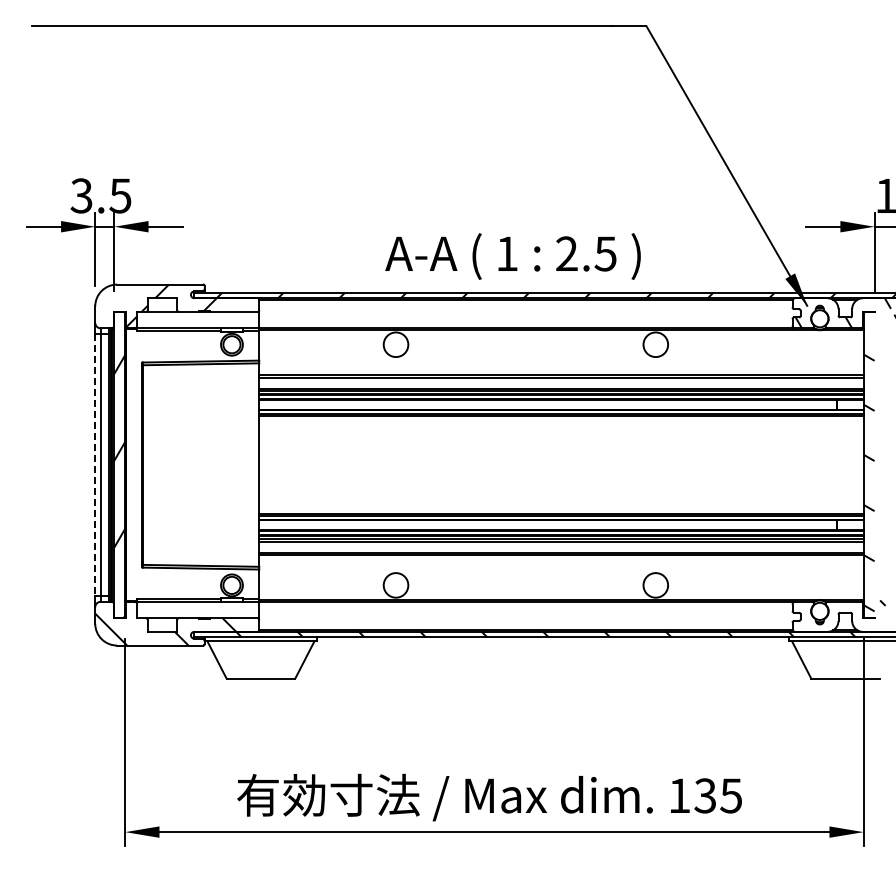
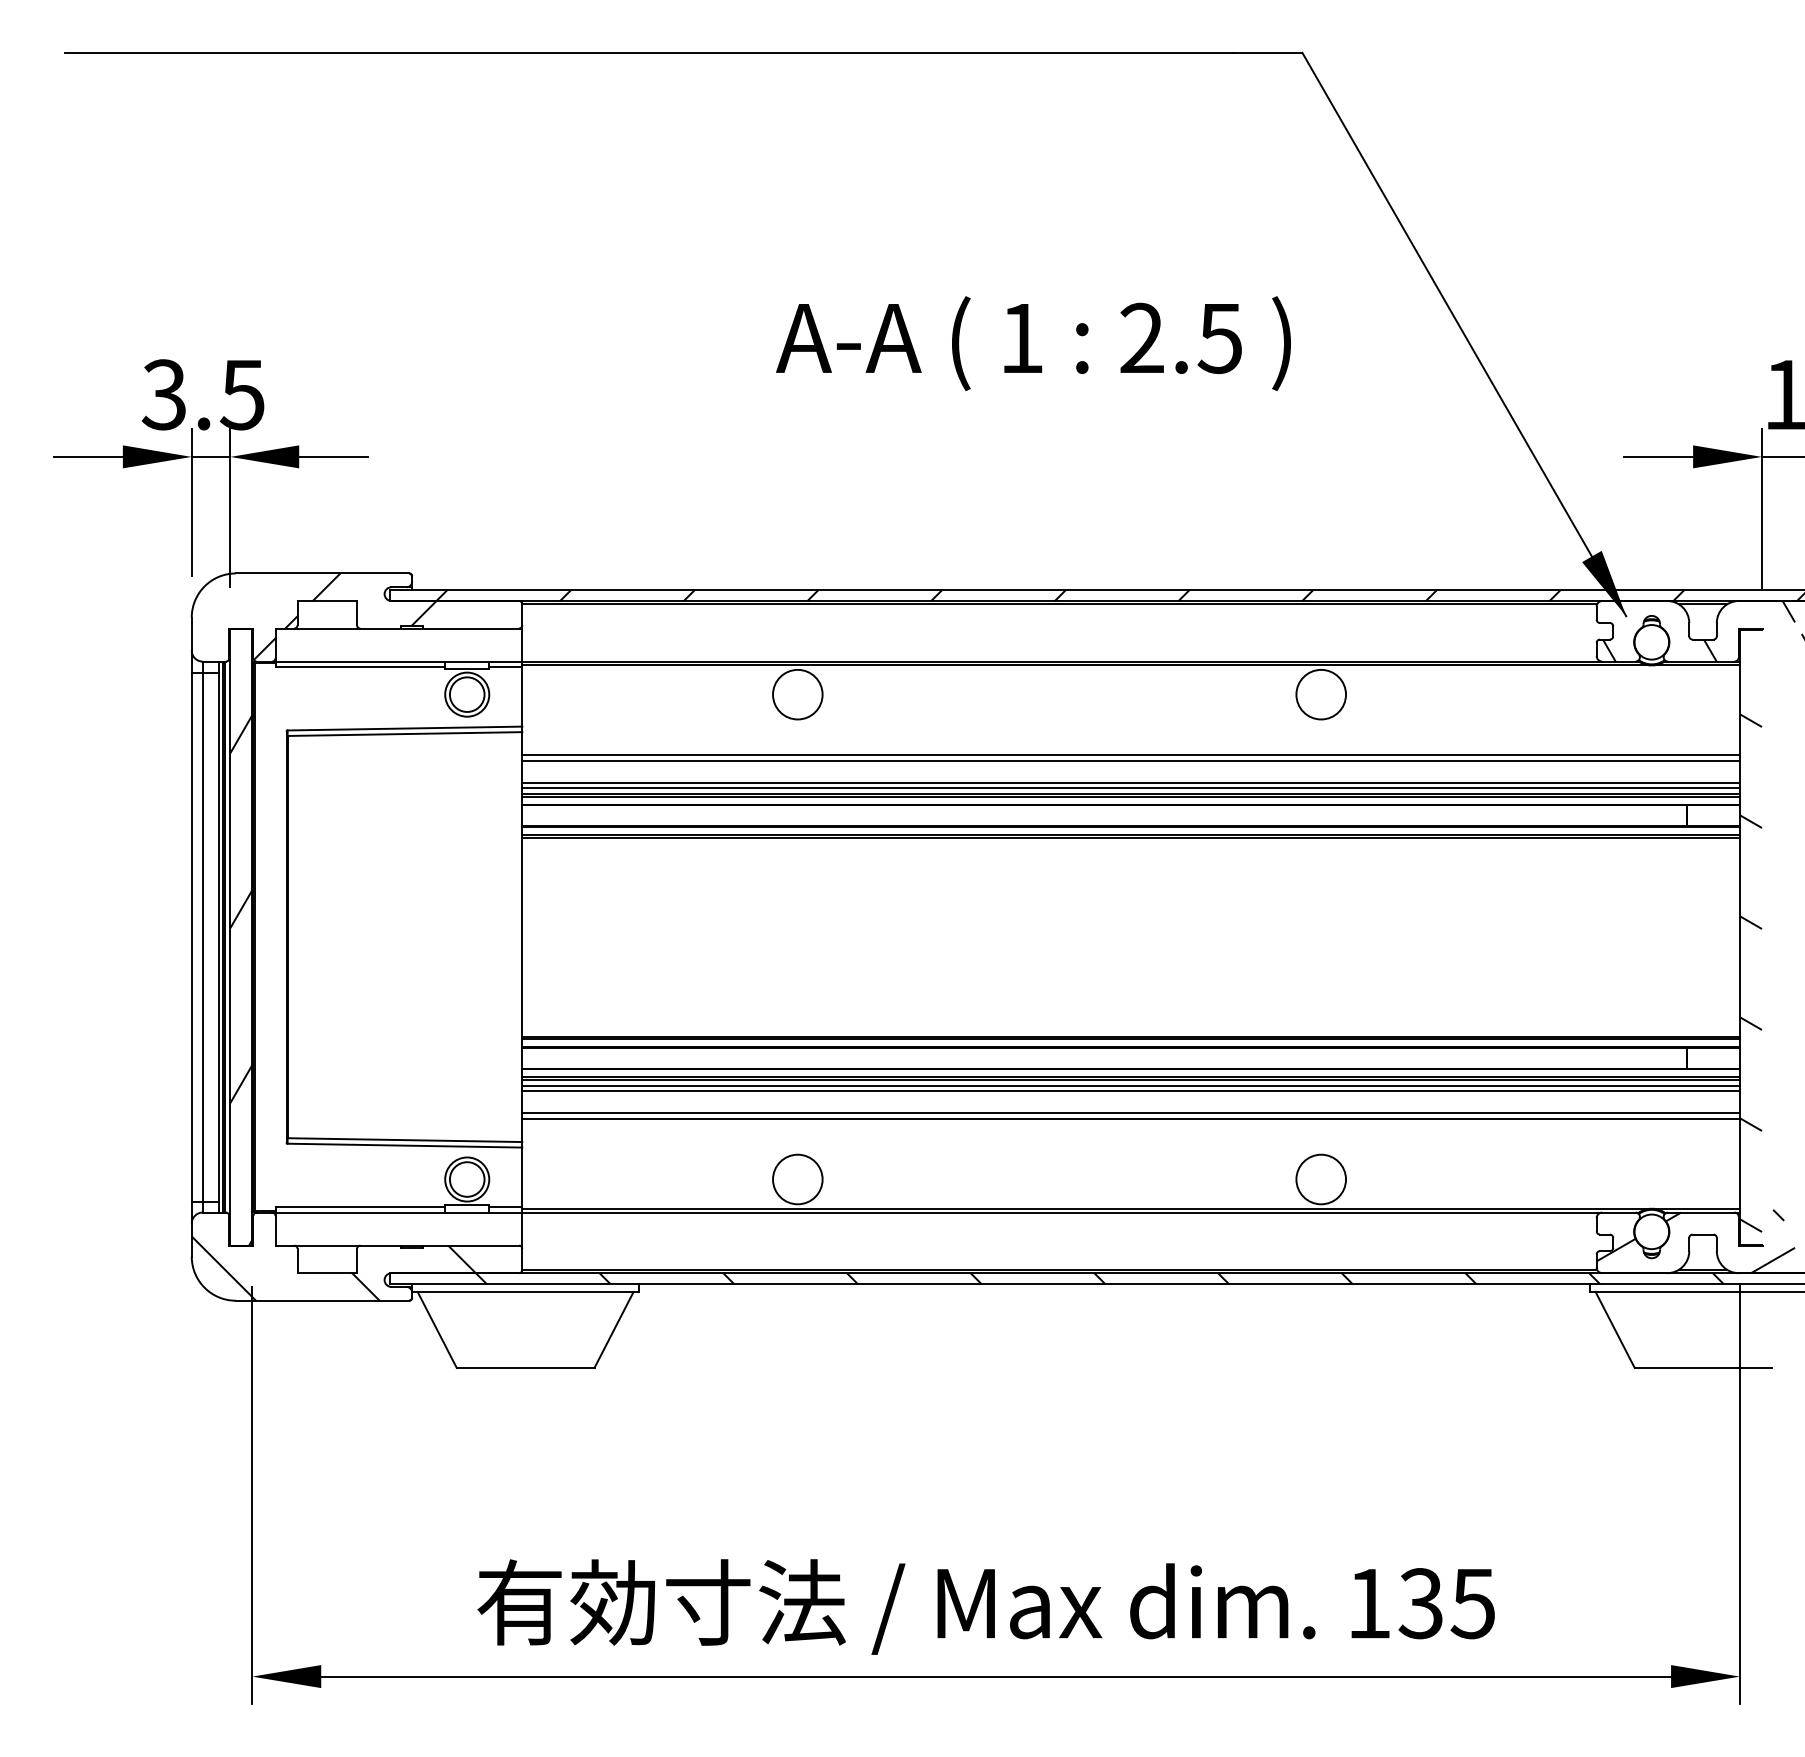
text: (512, 256) -> (1032, 343), moved
line: (95, 465) -> (192, 937), dashed -> solid
hatch: (841, 616) -> (1695, 1242), added

